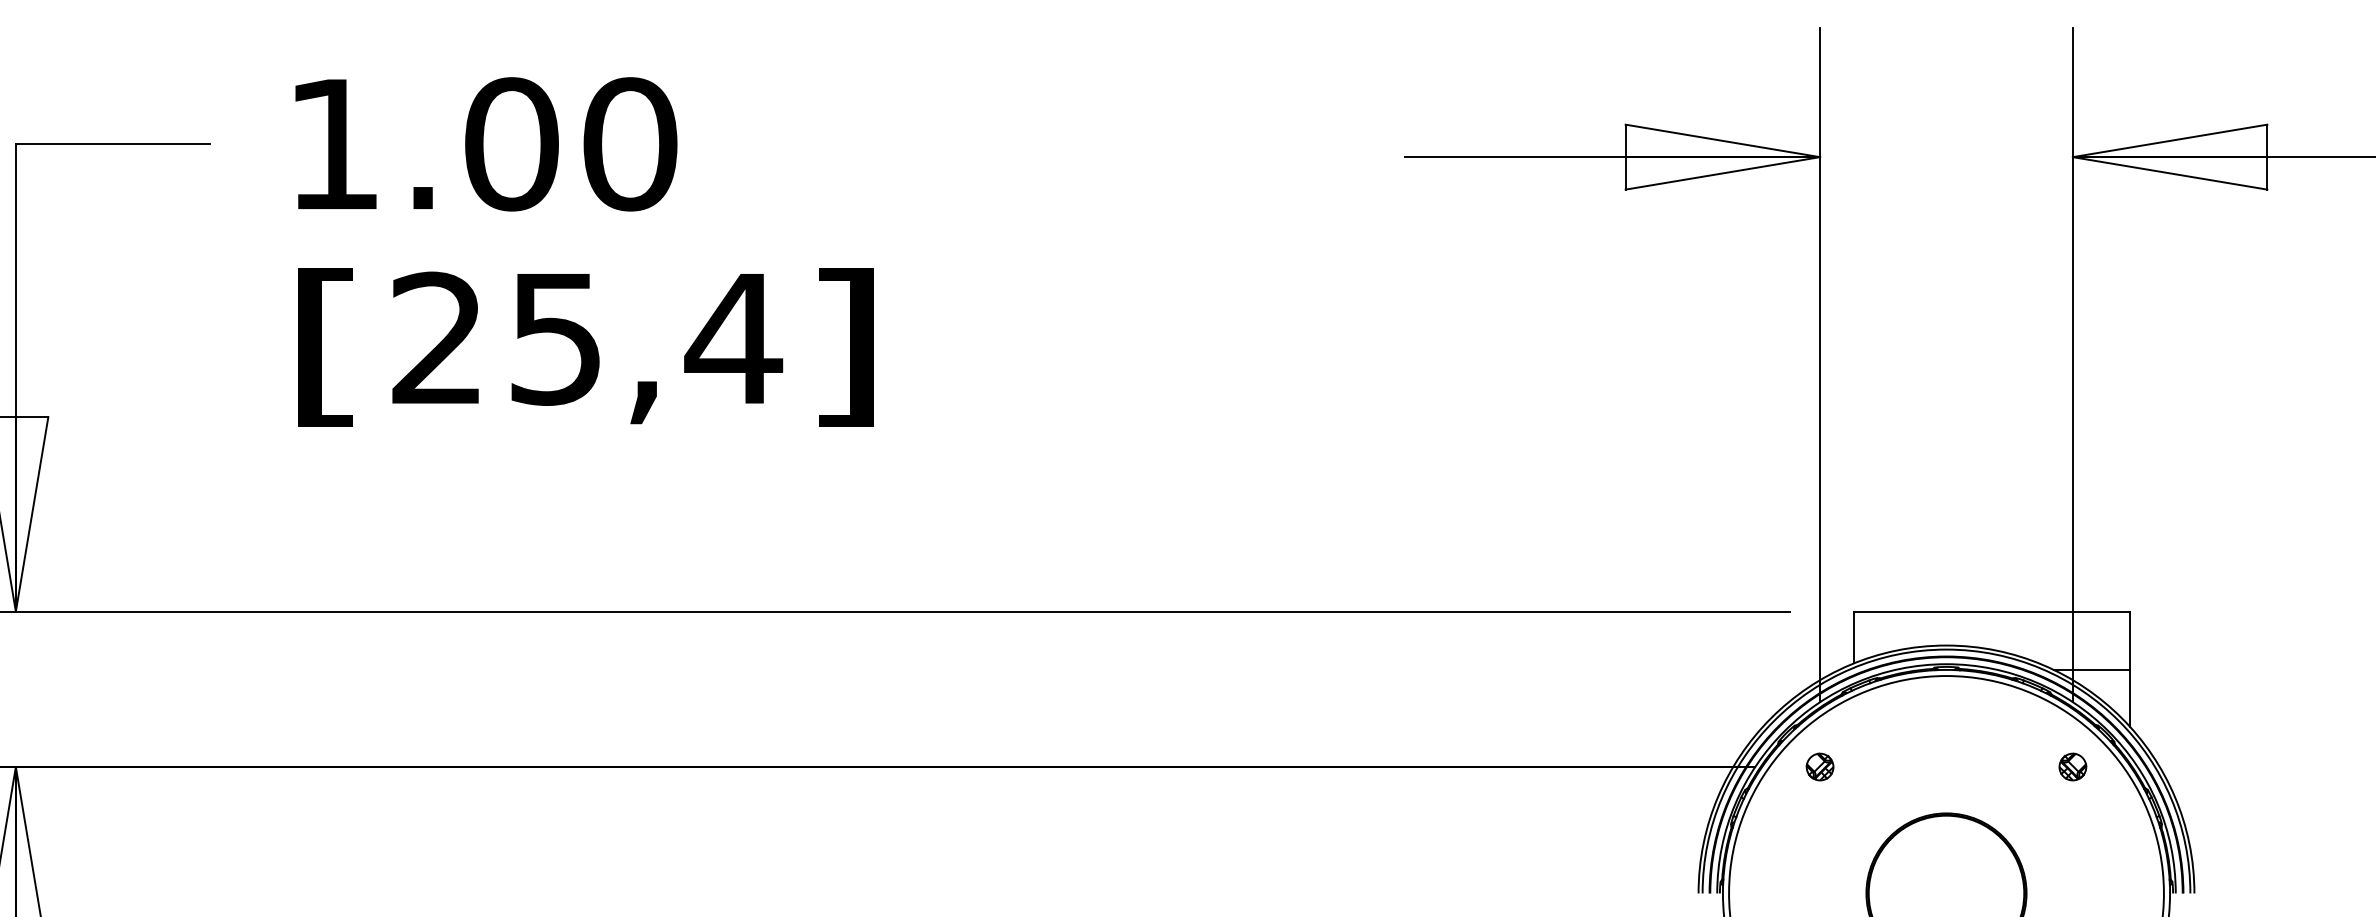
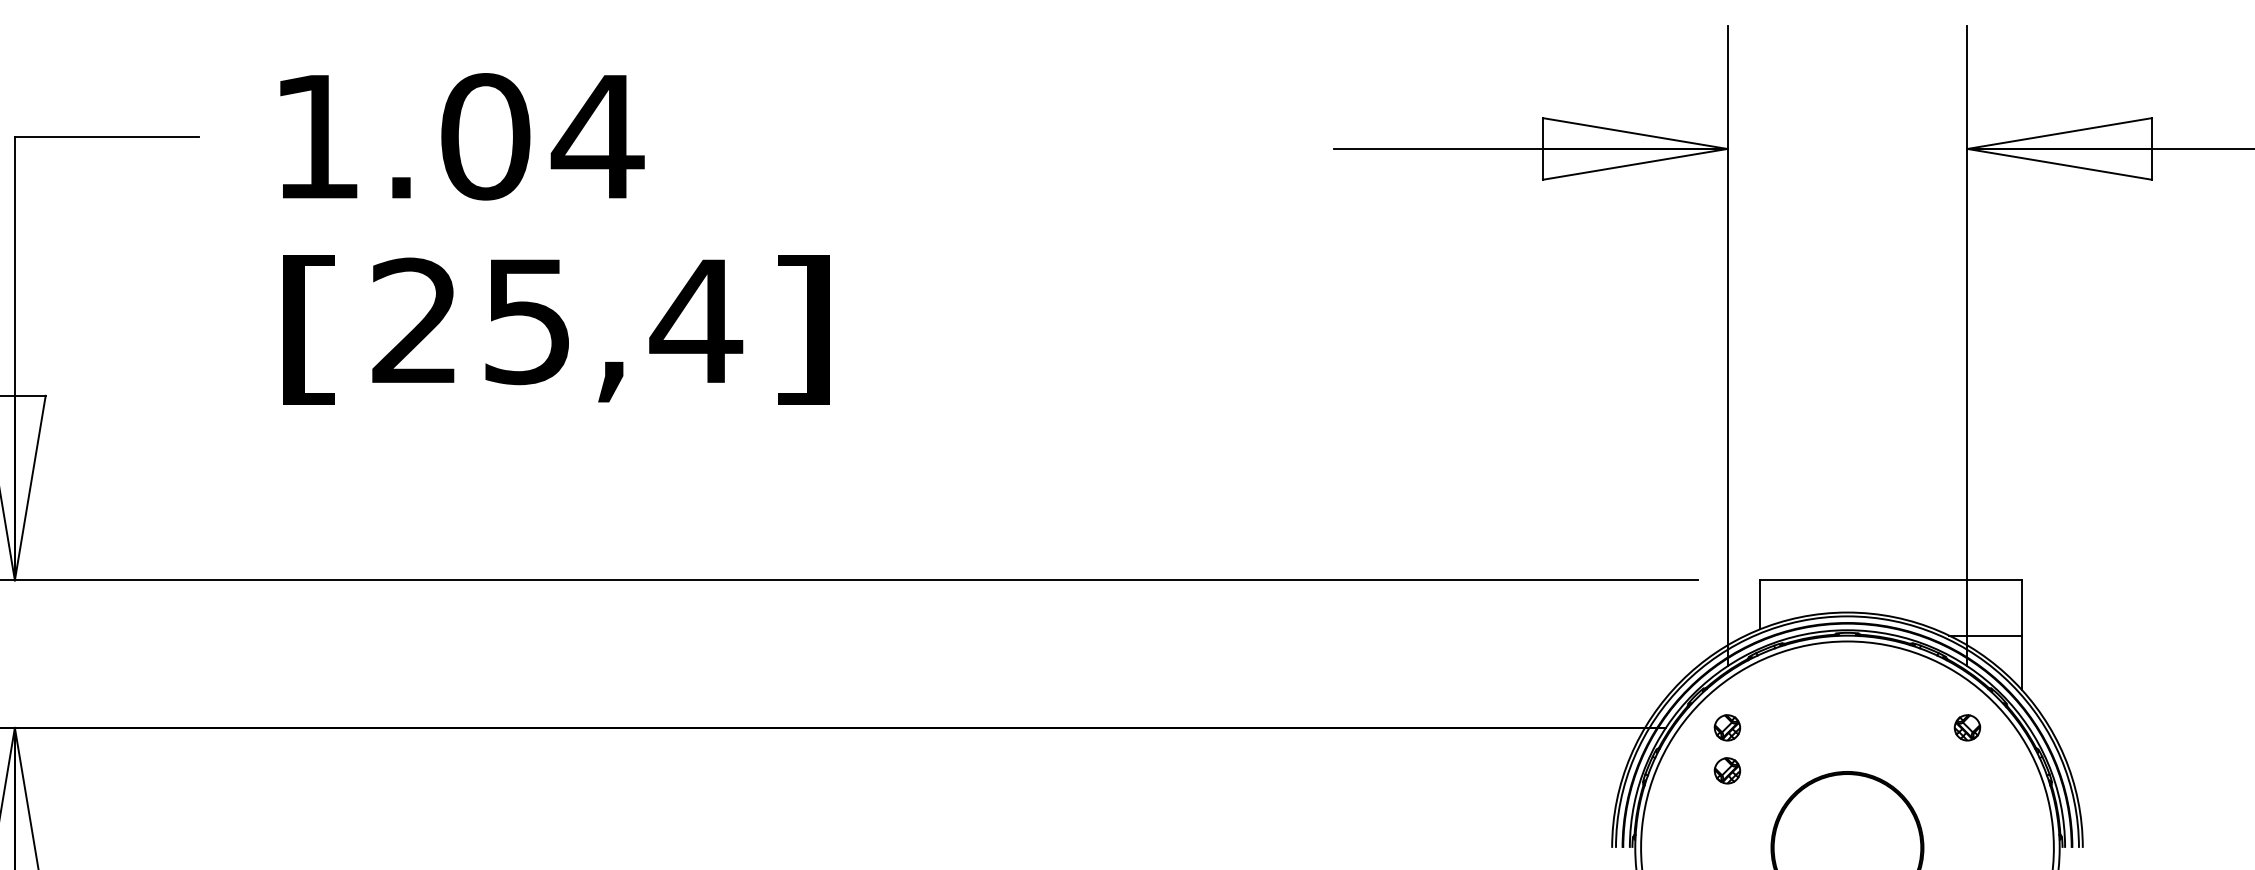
text: (629, 144) -> (597, 136), 1.00 -> 1.04
part: (1820, 811) -> (1727, 770), added

